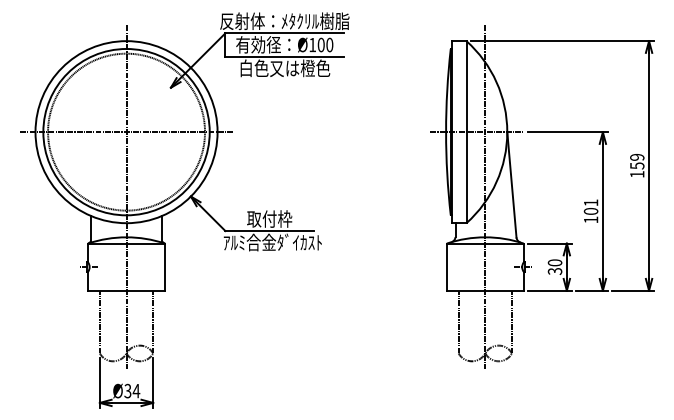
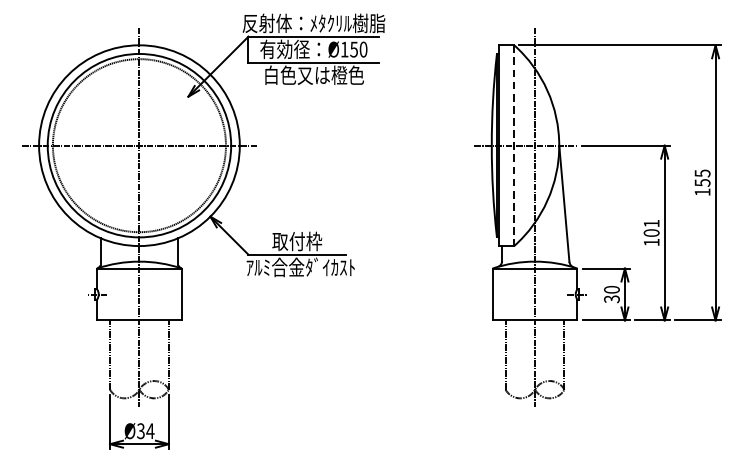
text: (320, 44) -> (353, 49), Ø100 -> Ø150
line: (466, 132) -> (514, 146), solid -> dashed
text: (637, 157) -> (702, 173), 159 -> 155

